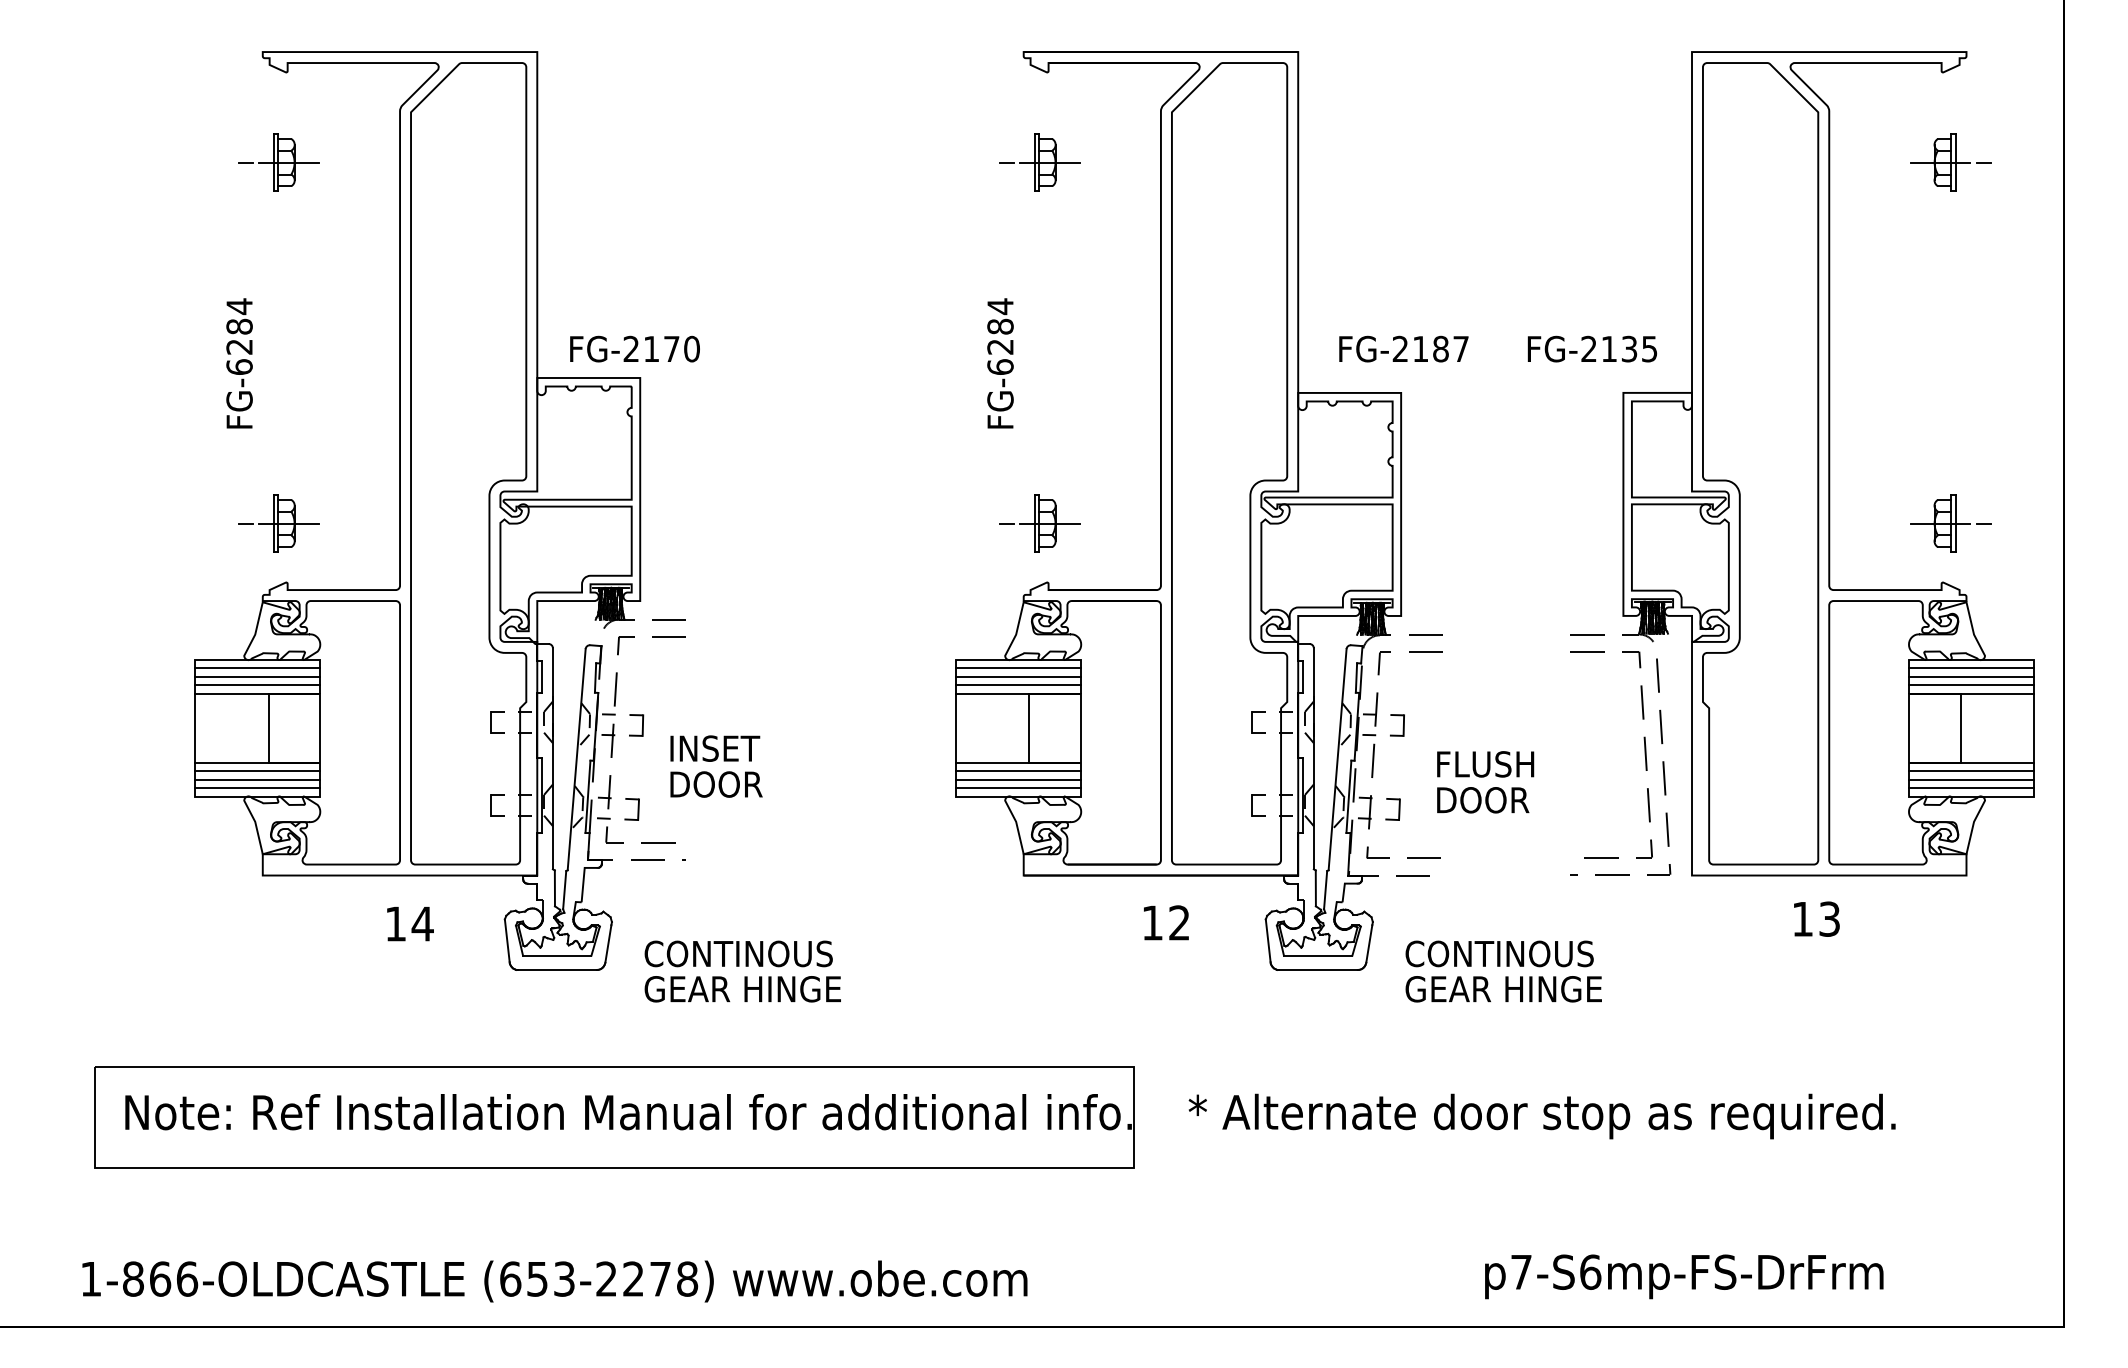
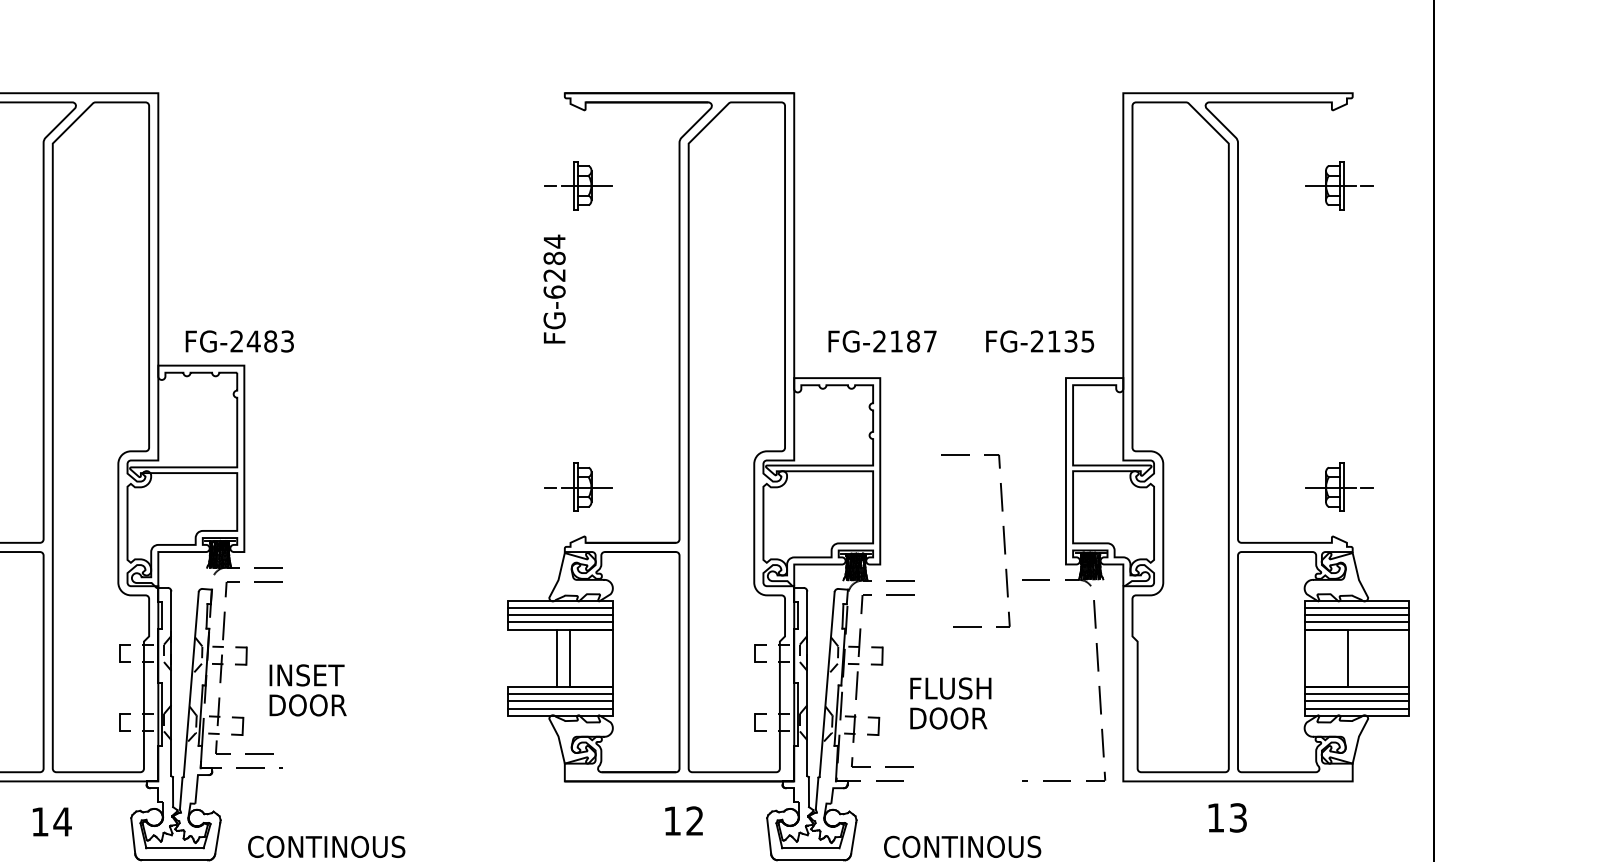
text: (671, 348) -> (270, 340), FG-2170 -> FG-2483
text: (1000, 363) -> (554, 289), moved
line: (955, 727) -> (556, 657), moved
line: (1644, 754) -> (1003, 540), moved

